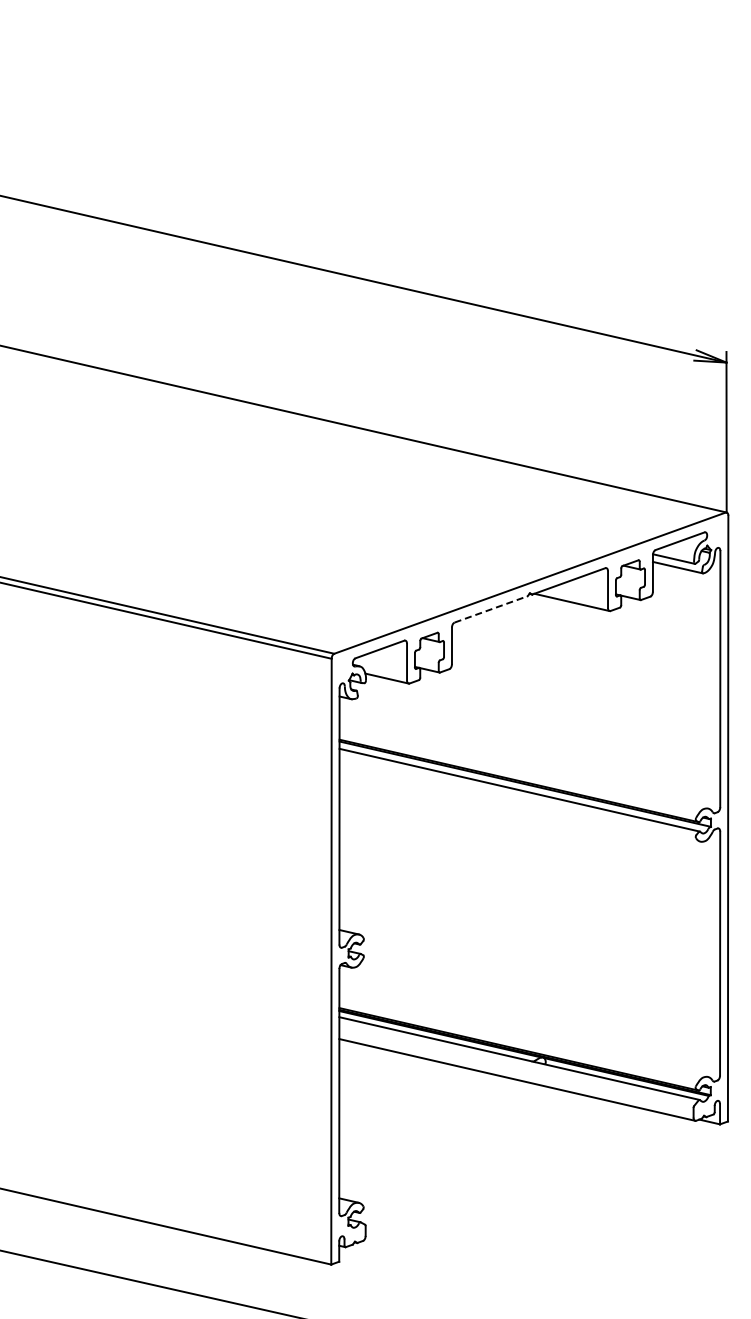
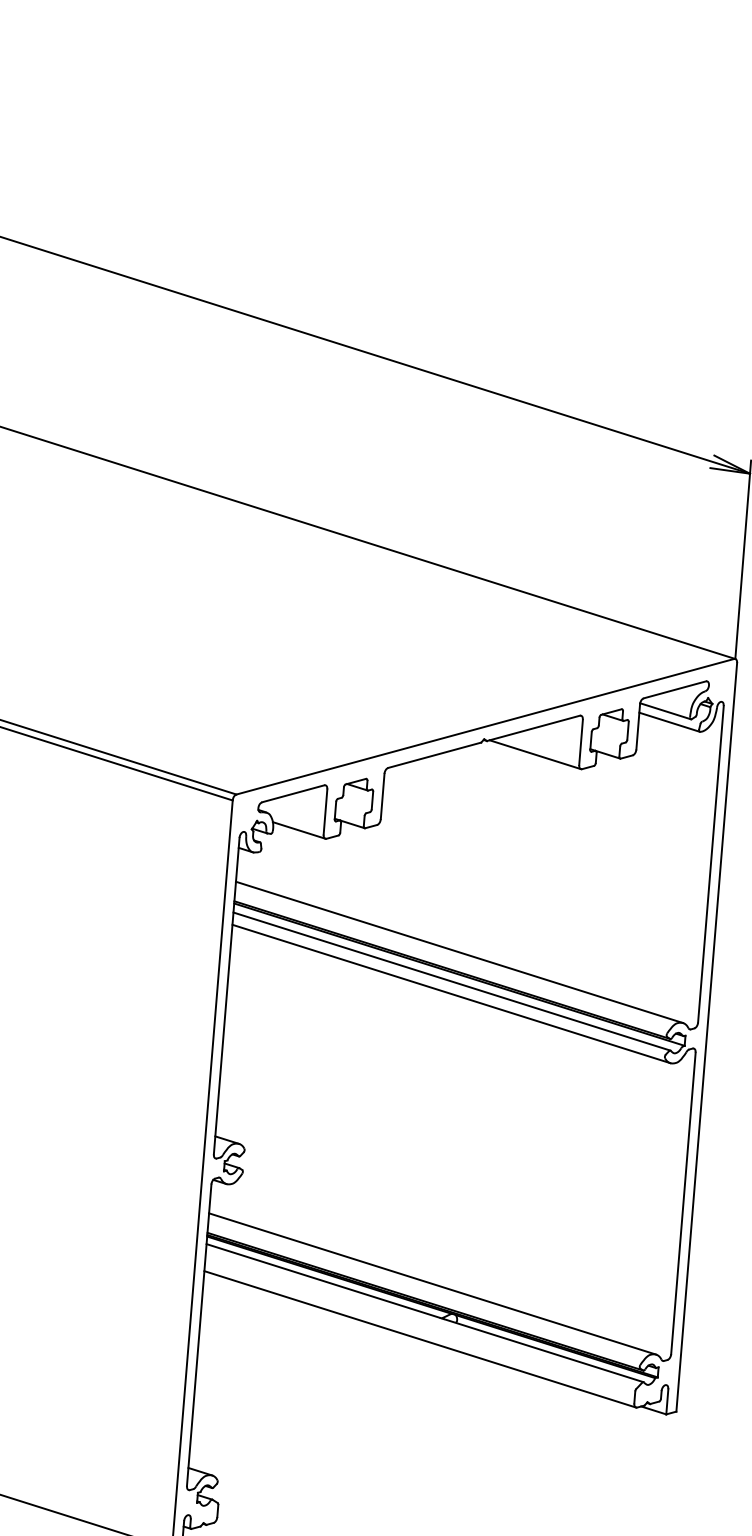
line: (491, 609) -> (435, 755), dashed -> solid
line: (523, 765) -> (459, 951), added
line: (519, 799) -> (450, 993), added
line: (523, 1034) -> (432, 1283), added

